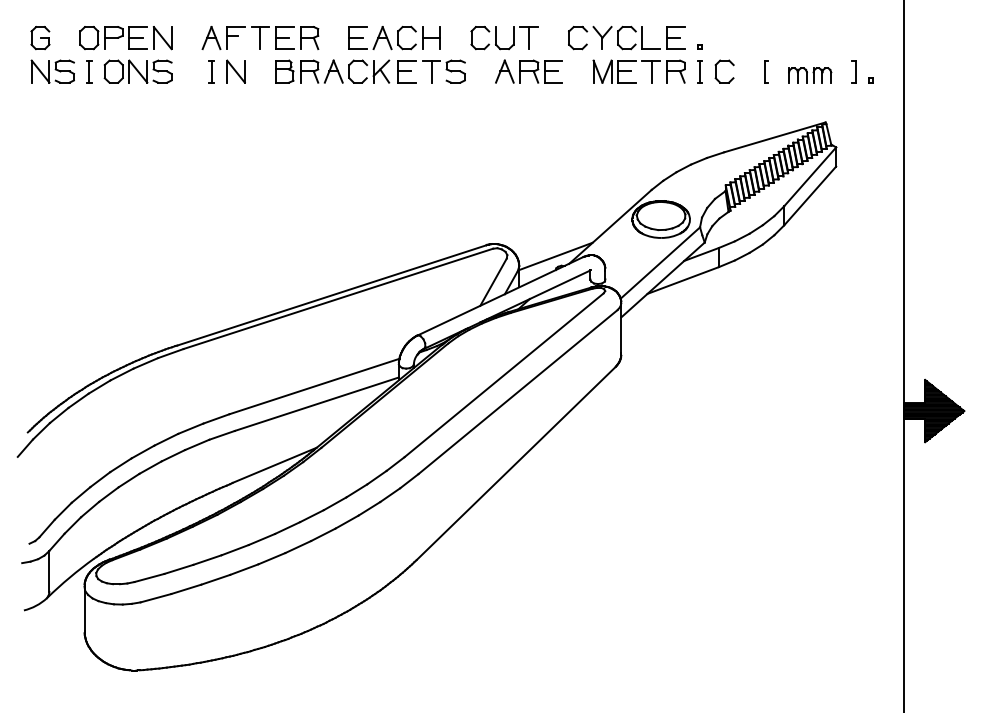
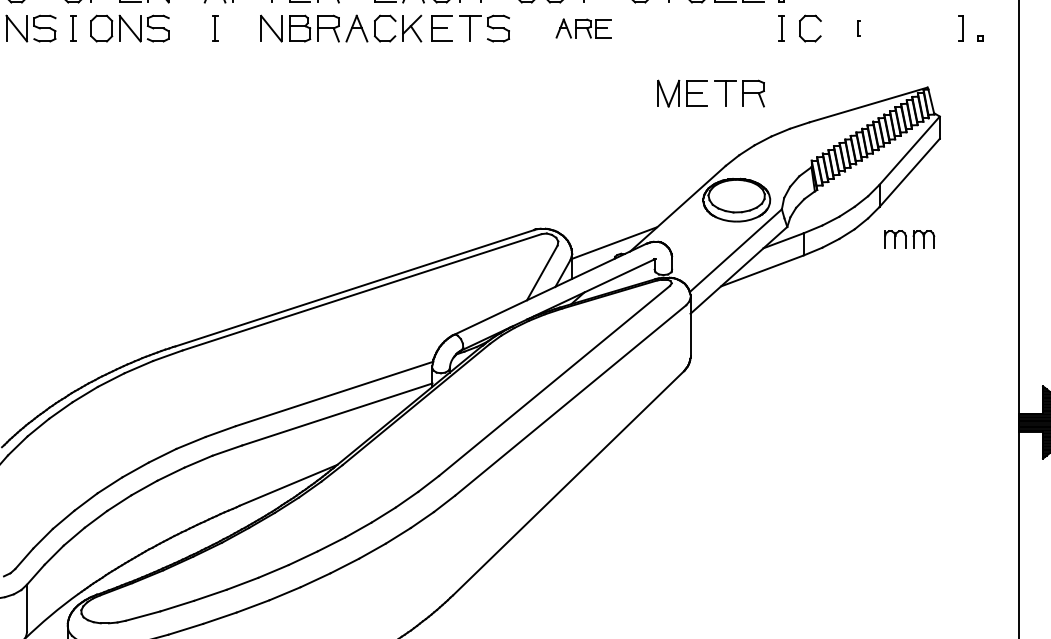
part: (235, 71) -> (270, 28), moved
part: (528, 71) -> (582, 28), size x0.7
part: (631, 71) -> (702, 93), moved
part: (766, 71) -> (858, 28), size x0.6
part: (810, 75) -> (910, 239), moved

